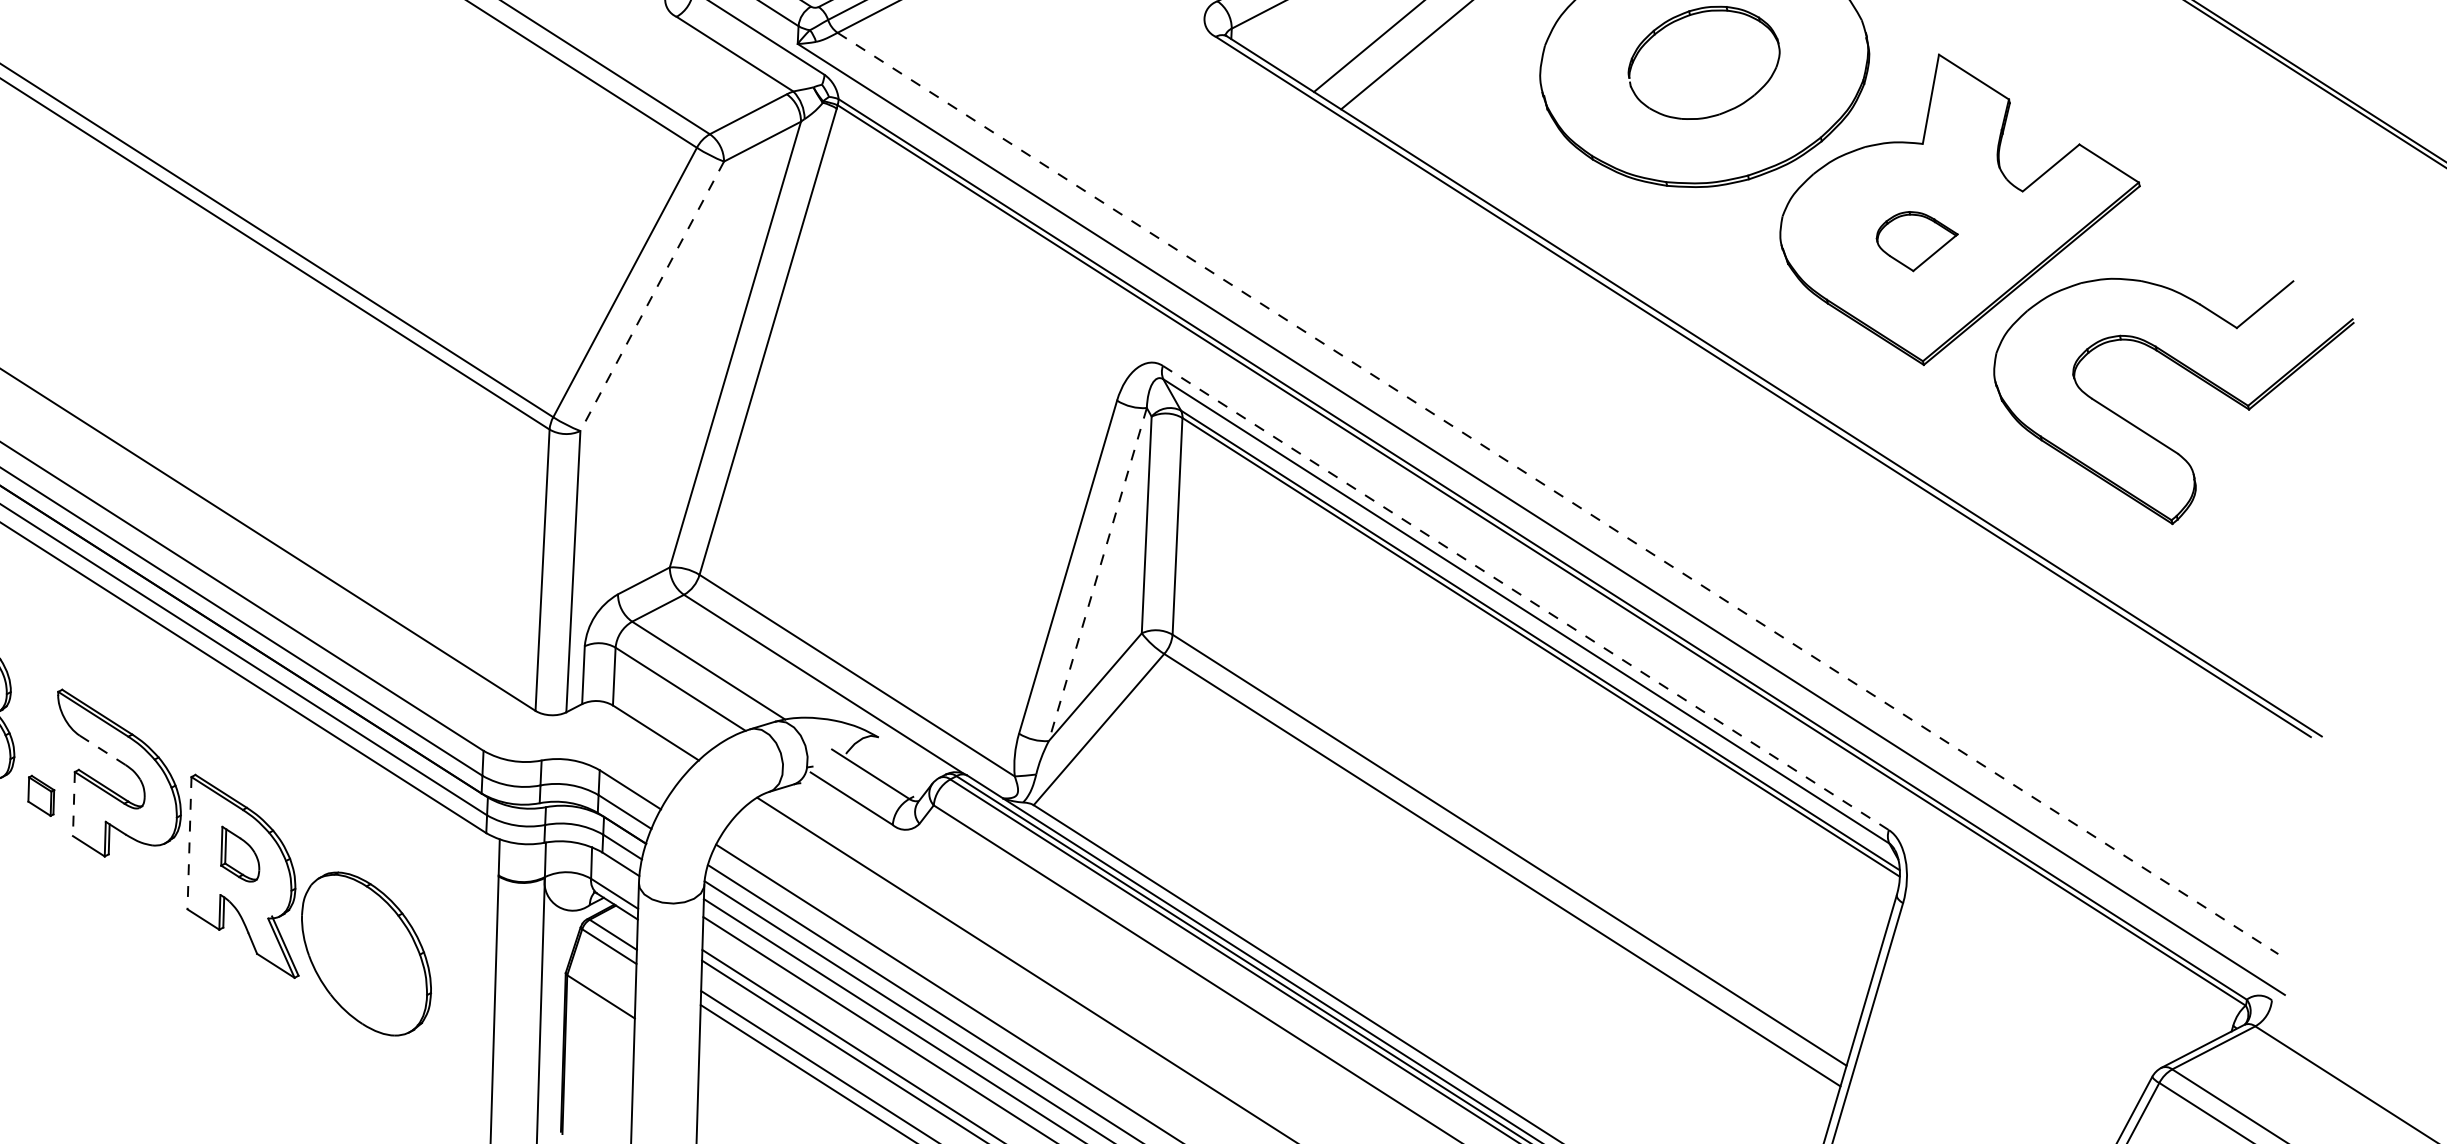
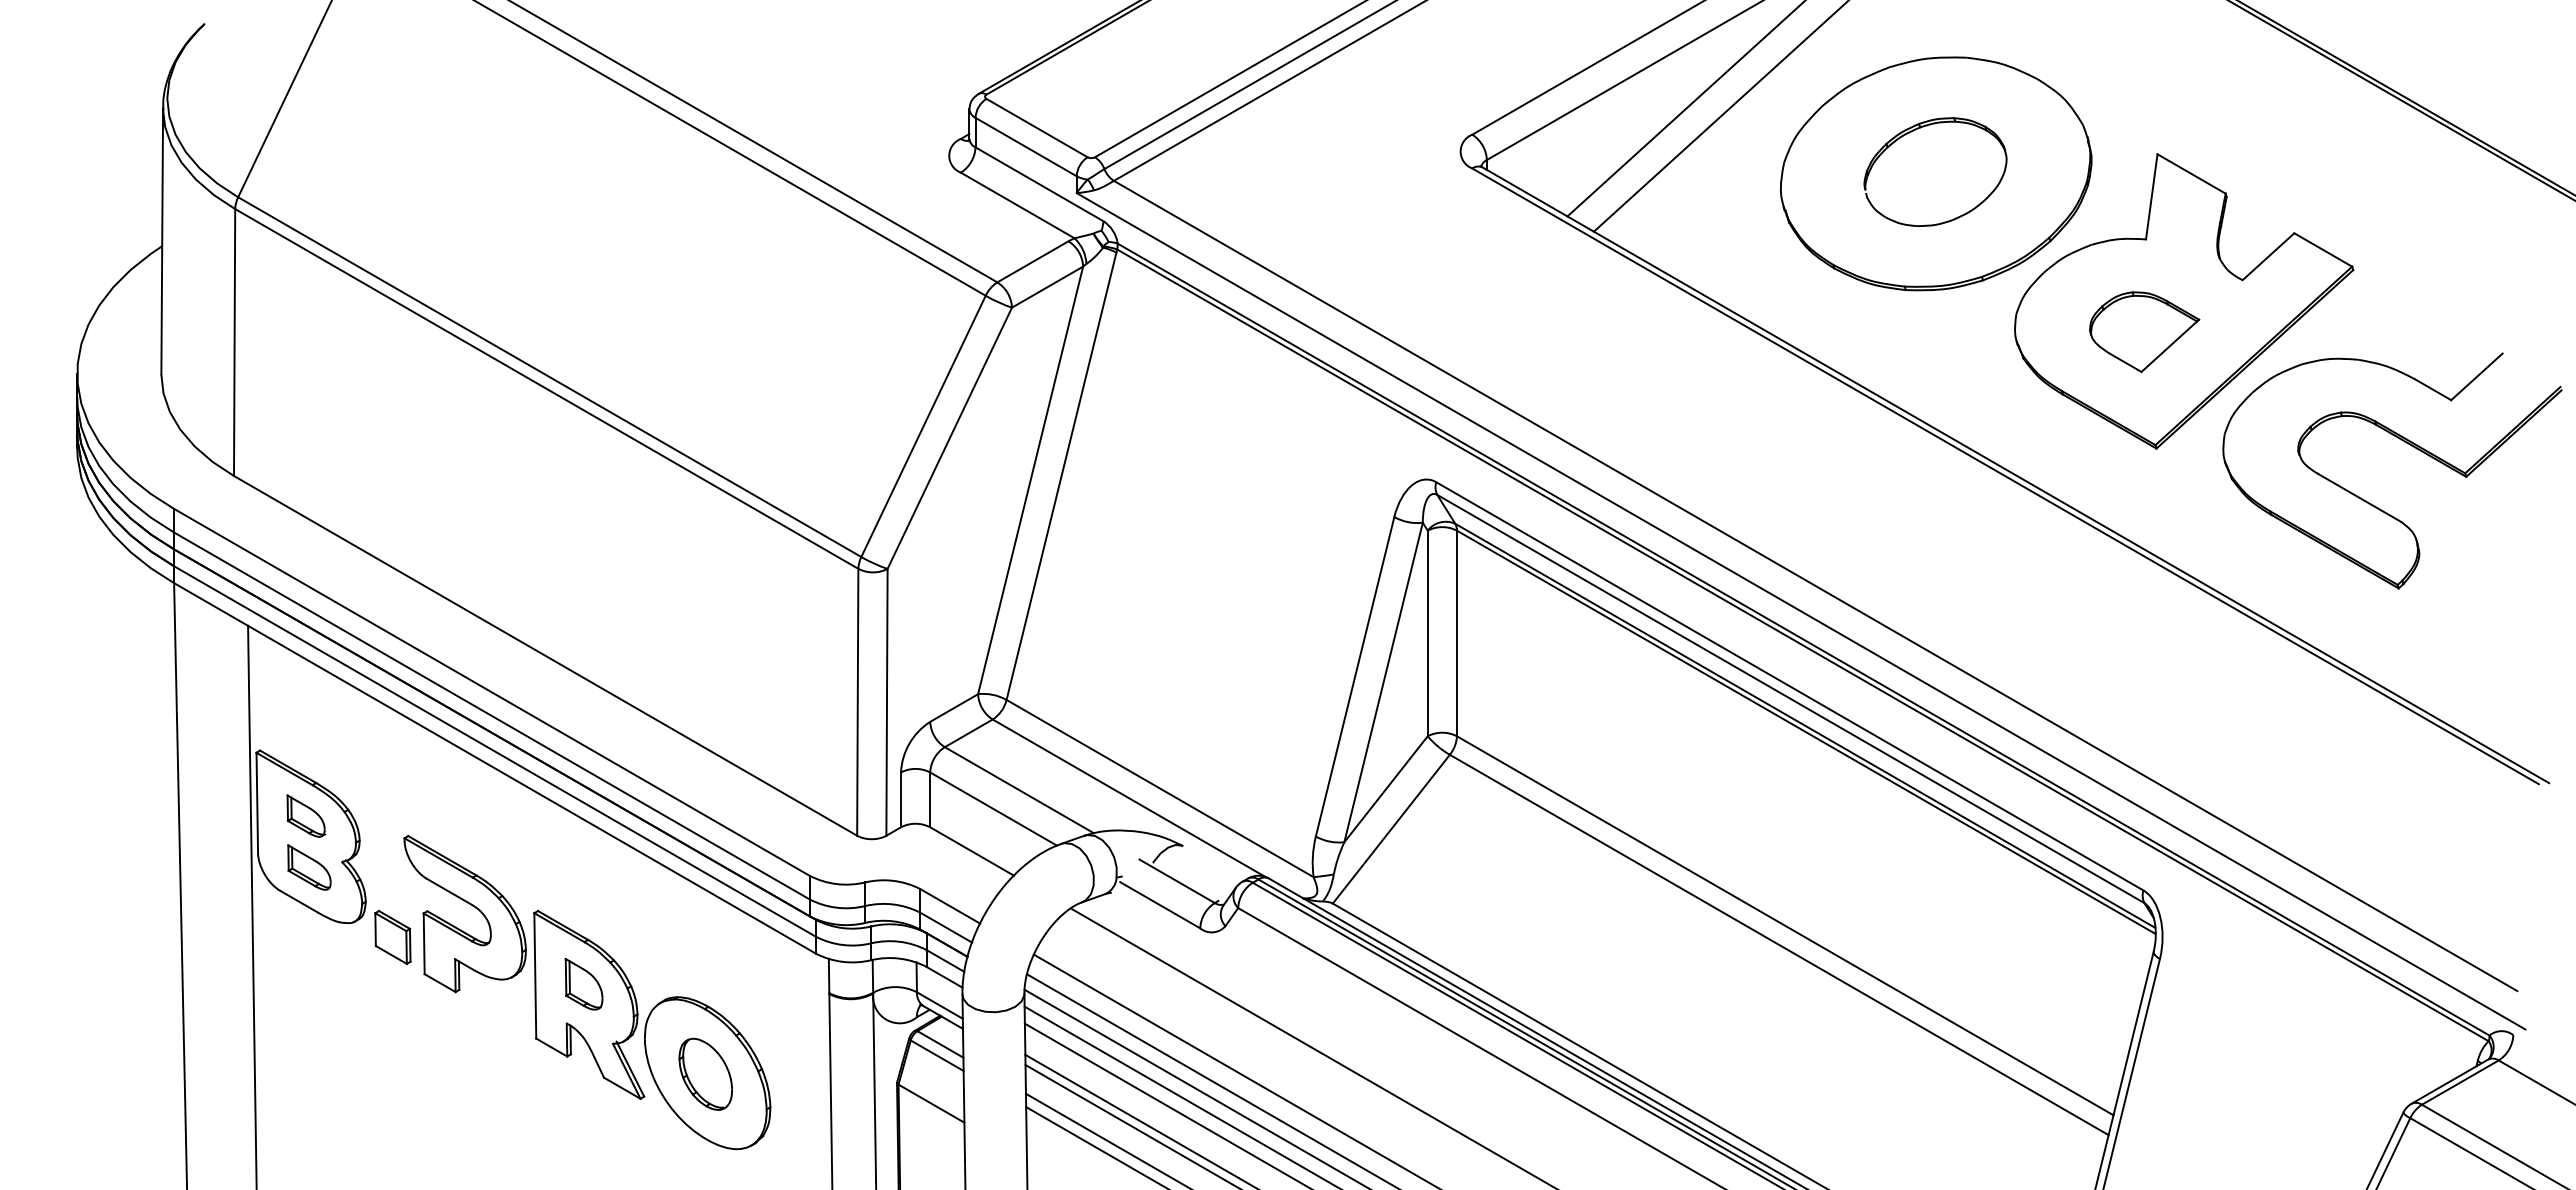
part: (1916, 241) -> (2144, 332), size x1.43
line: (651, 296) -> (949, 438), dashed -> solid
line: (1558, 494) -> (1816, 586), dashed -> solid
line: (1097, 575) -> (1383, 683), dashed -> solid
line: (1526, 598) -> (1790, 686), dashed -> solid
line: (103, 750) -> (449, 891), dashed -> solid
part: (40, 795) -> (392, 937), size x1.43
line: (74, 804) -> (424, 944), dashed -> solid
line: (189, 842) -> (535, 975), dashed -> solid
part: (364, 954) -> (705, 1073), added

